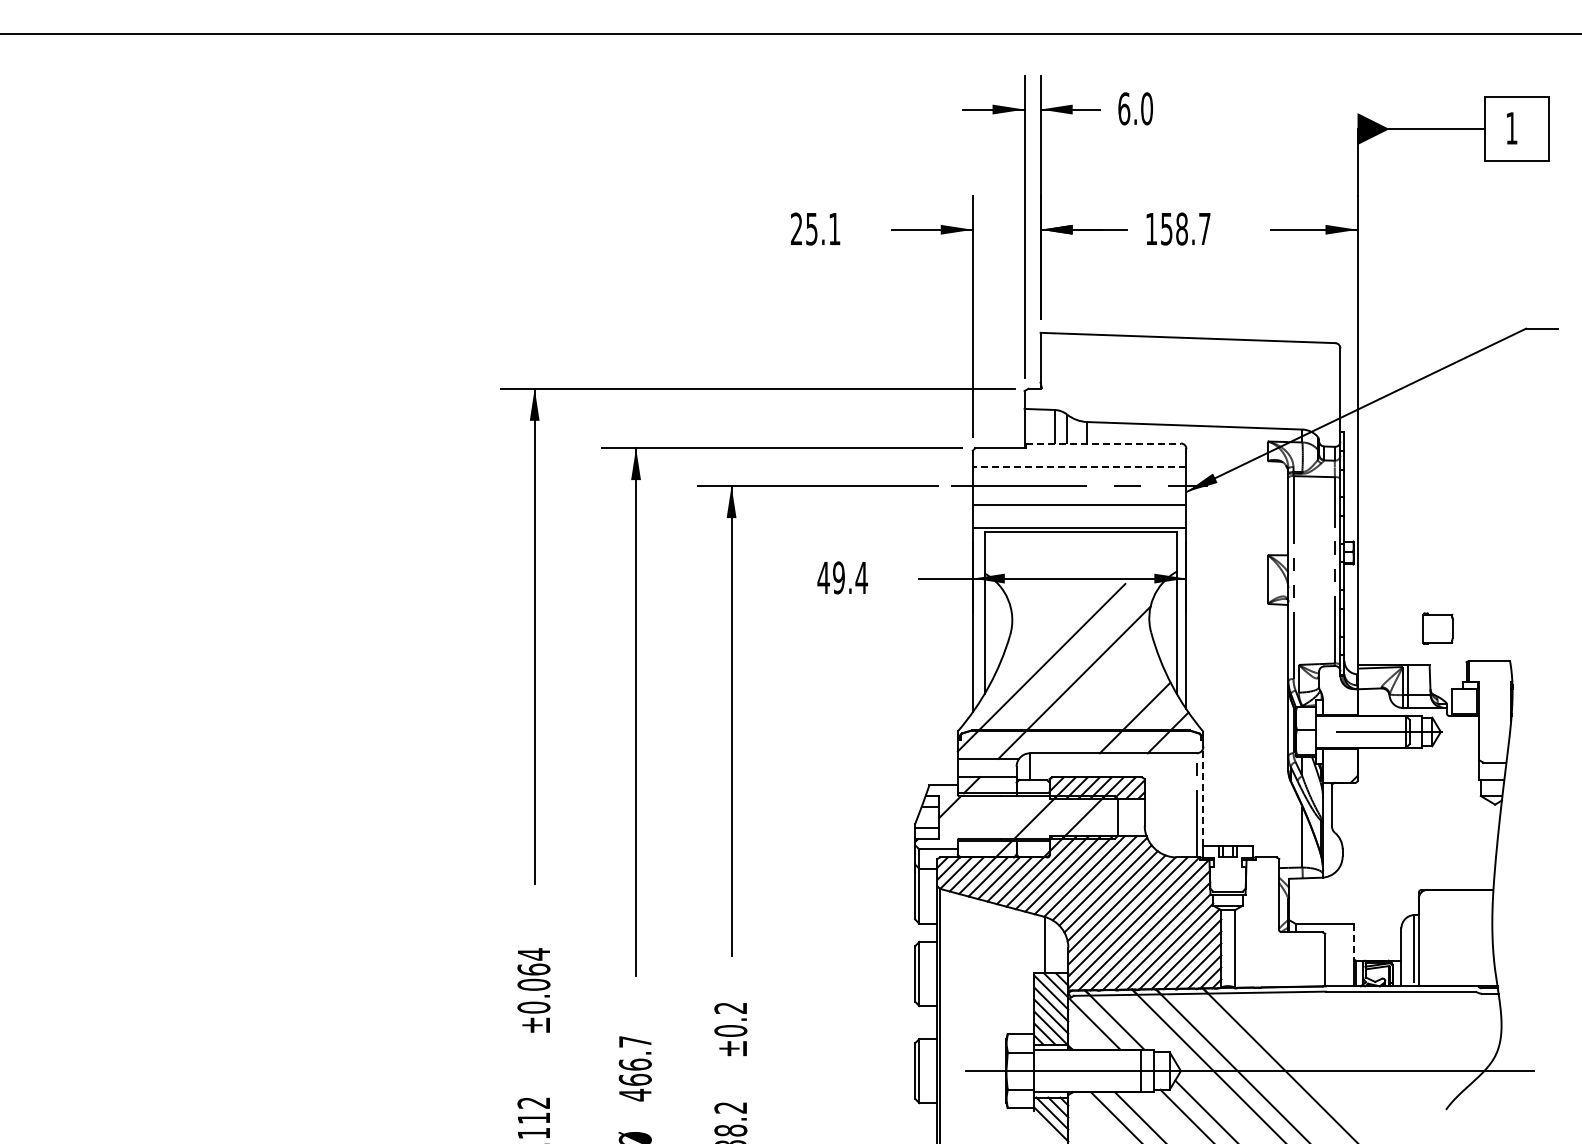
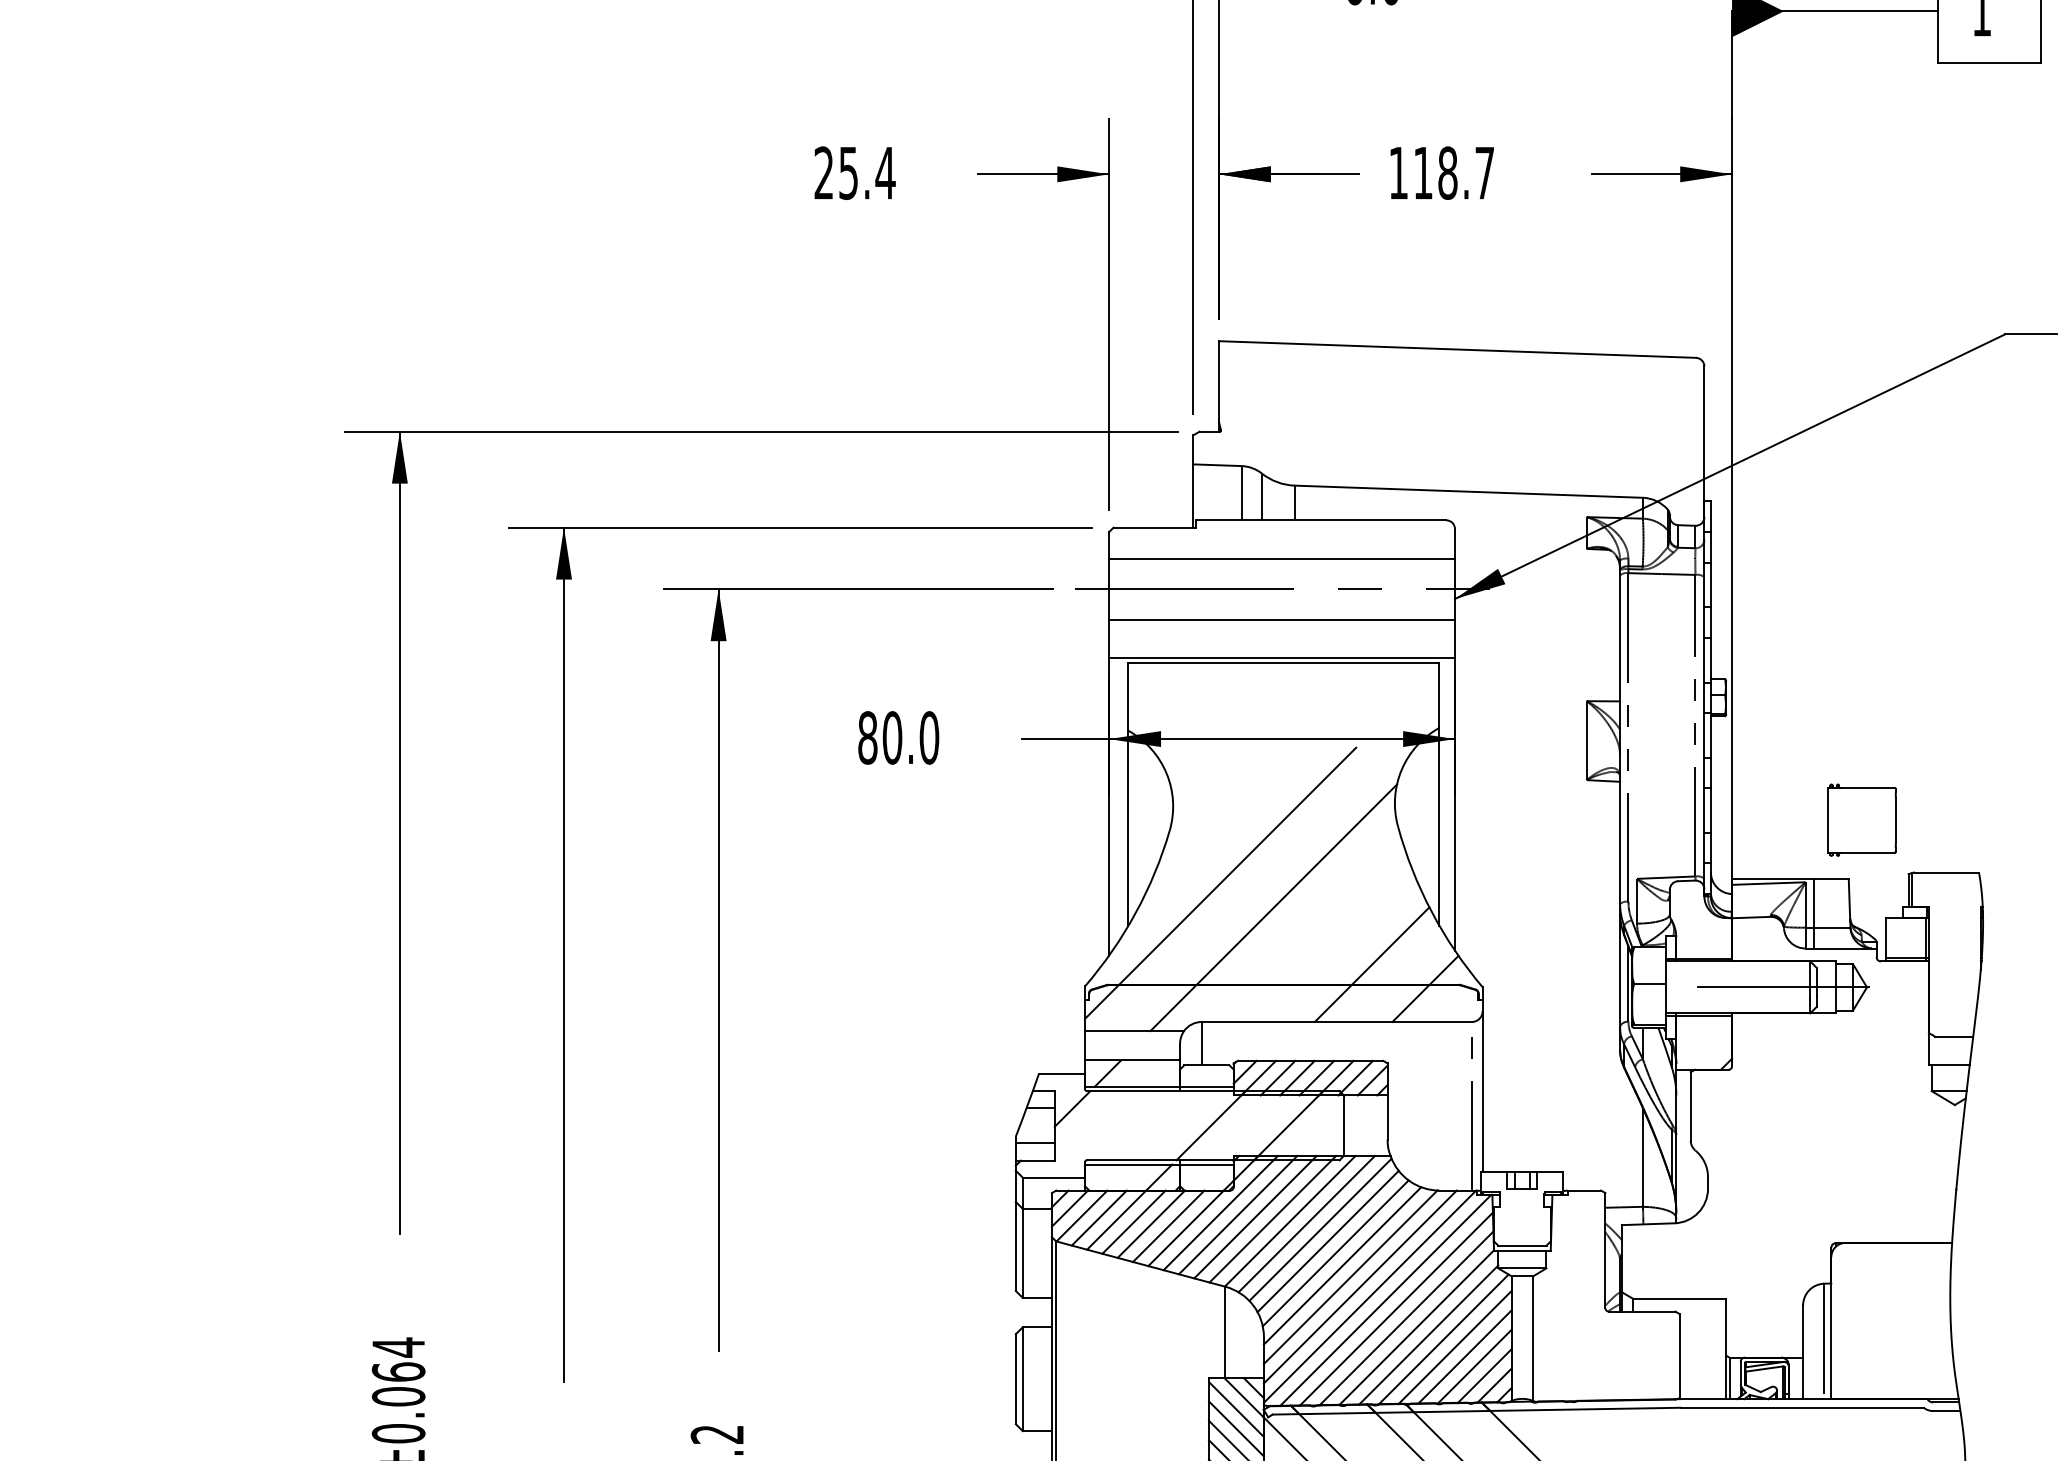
text: (834, 228) -> (885, 172), 25.1 -> 25.4
text: (1166, 229) -> (1422, 173), 158.7 -> 118.7
line: (1104, 443) -> (1322, 520), dashed -> solid
line: (1079, 467) -> (1281, 559), dashed -> solid
text: (842, 577) -> (898, 737), 49.4 -> 80.0
part: (1437, 628) -> (1861, 819), size x1.43
line: (1203, 796) -> (1482, 1091), dashed -> solid
line: (1354, 941) -> (1727, 1326), dashed -> solid

